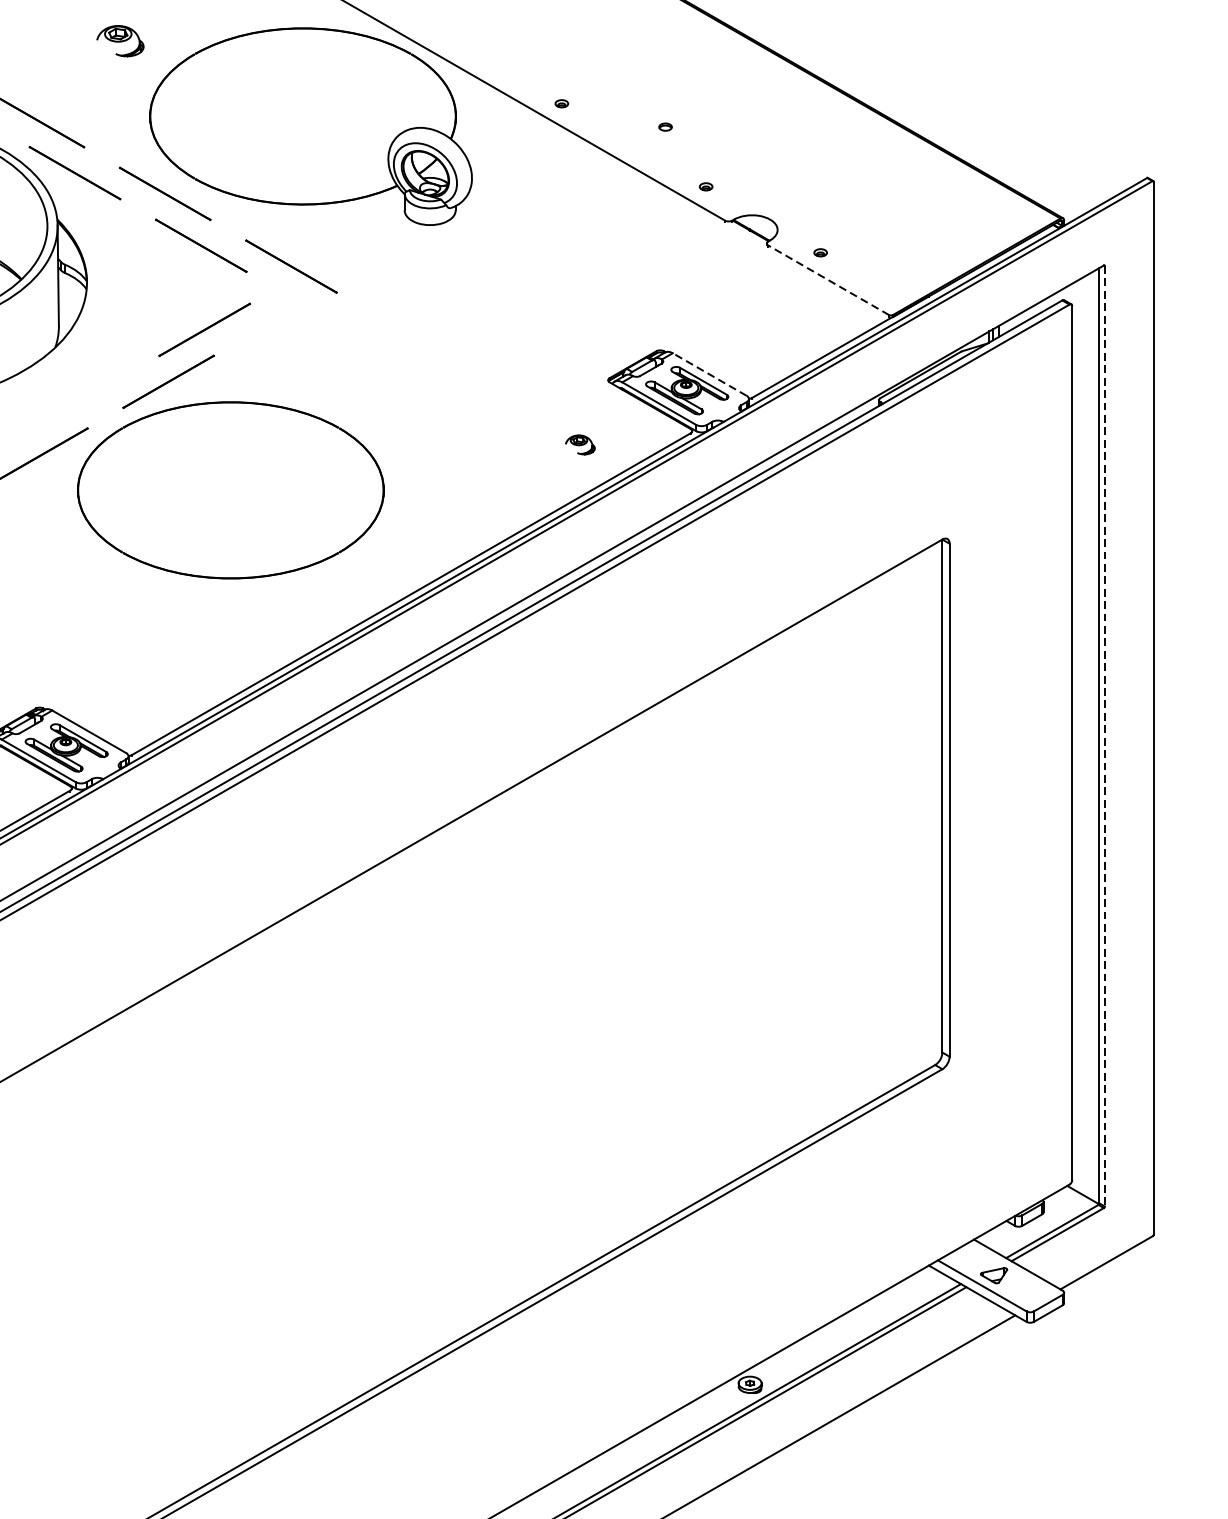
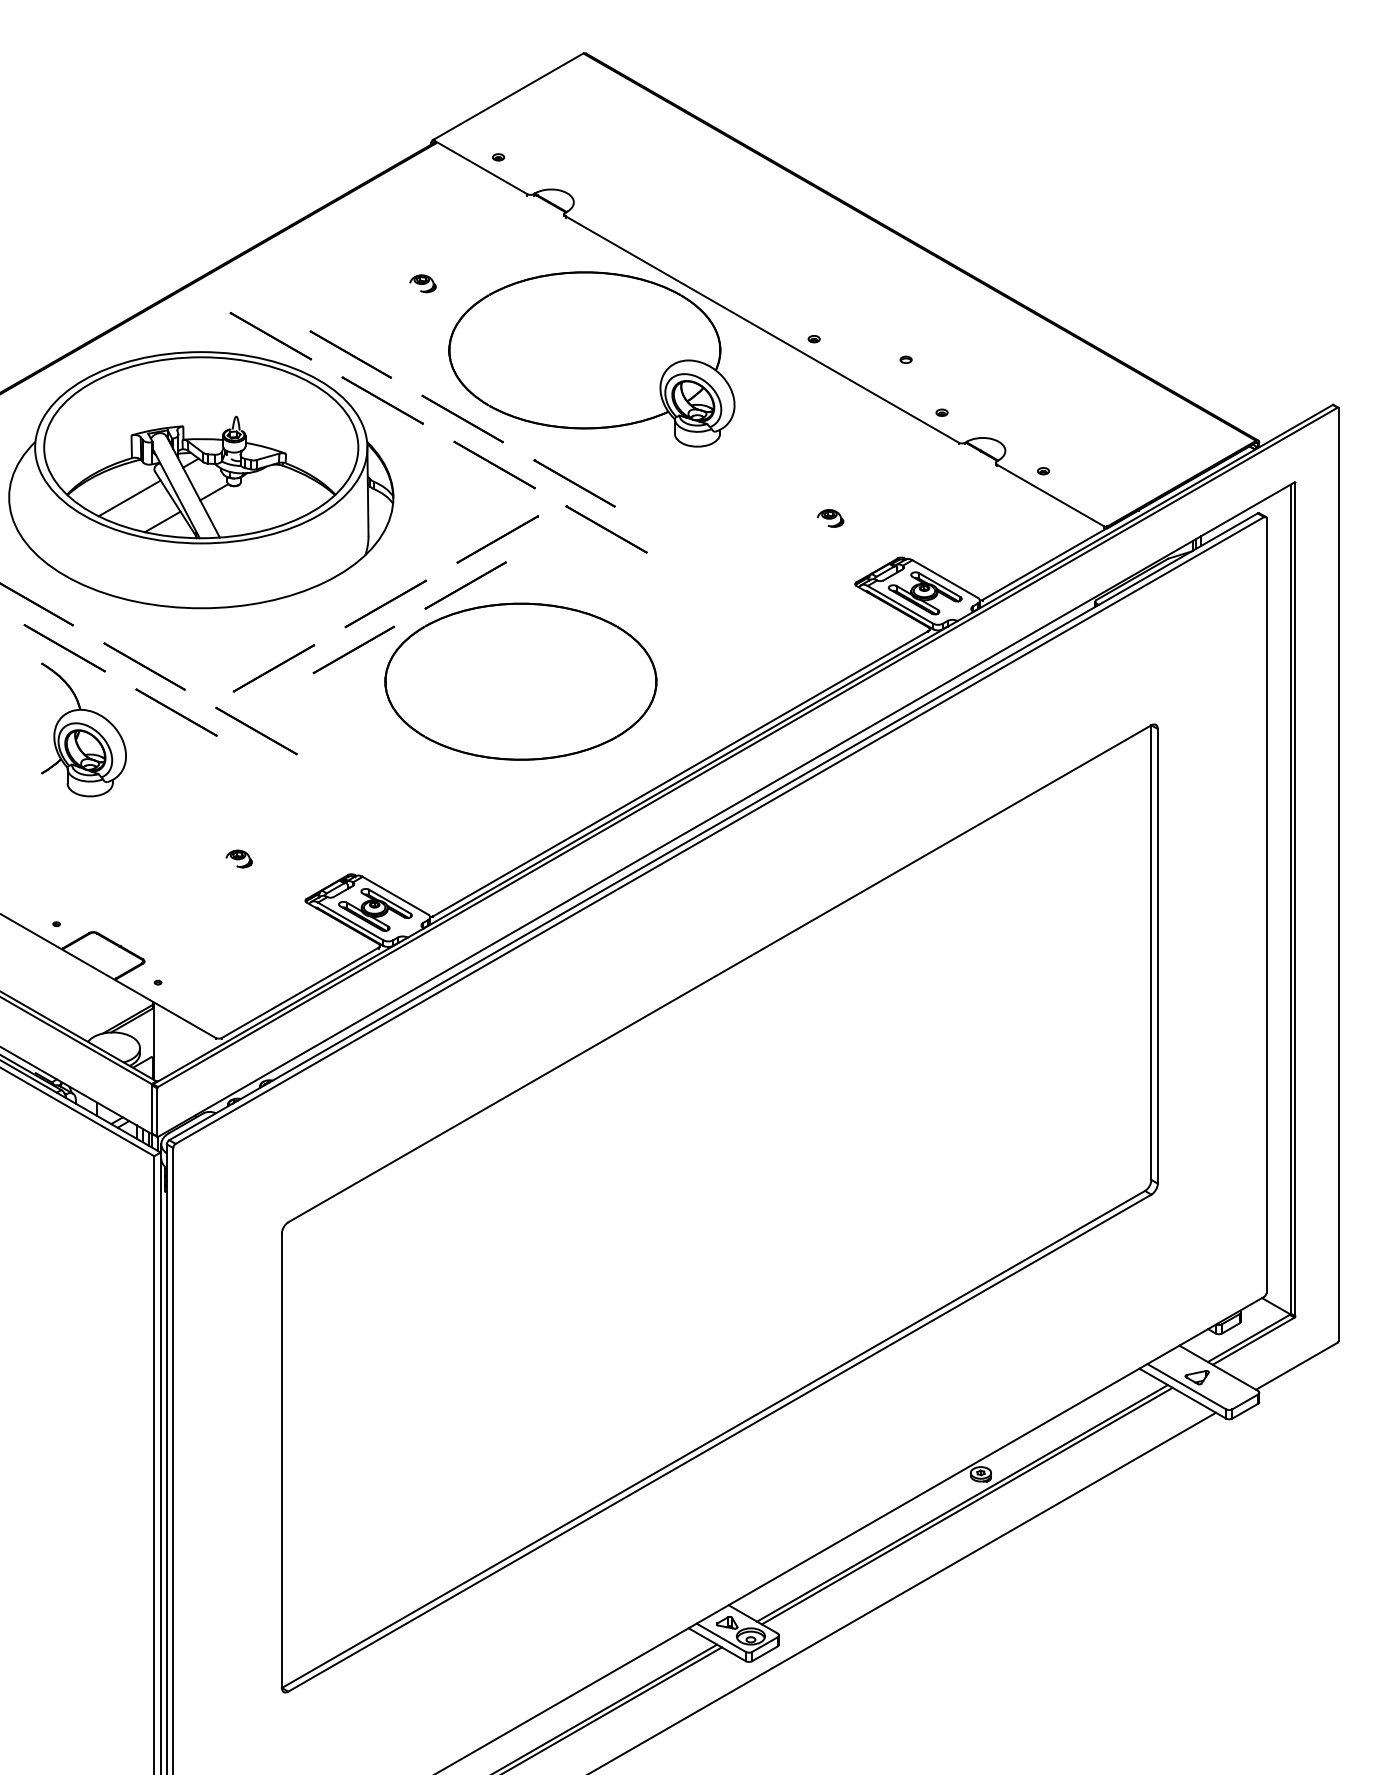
part: (119, 40) -> (422, 283), size x0.62
line: (828, 280) -> (1050, 495), dashed -> solid
line: (327, 318) -> (606, 529), added
line: (710, 375) -> (945, 579), dashed -> solid
line: (78, 402) -> (385, 603), added
part: (580, 444) -> (830, 518), moved
line: (1105, 736) -> (1295, 899), dashed -> solid

